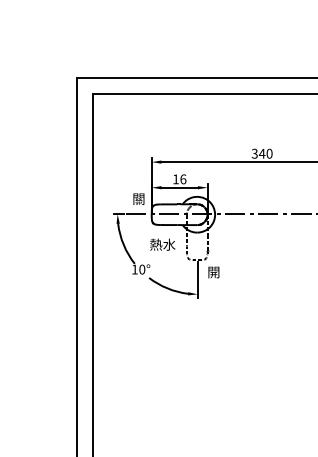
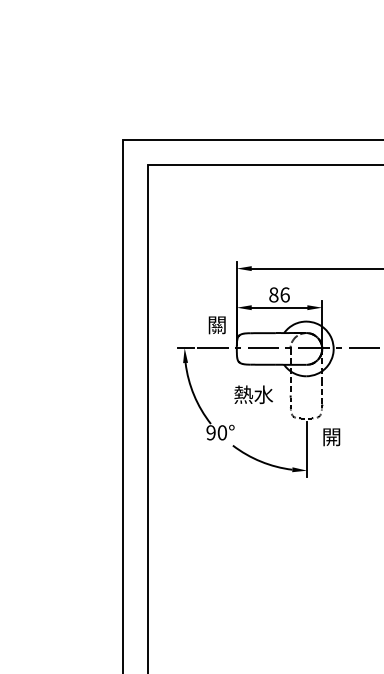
text: (175, 179) -> (273, 295), 16 -> 86
text: (134, 269) -> (210, 432), 10° -> 90°

